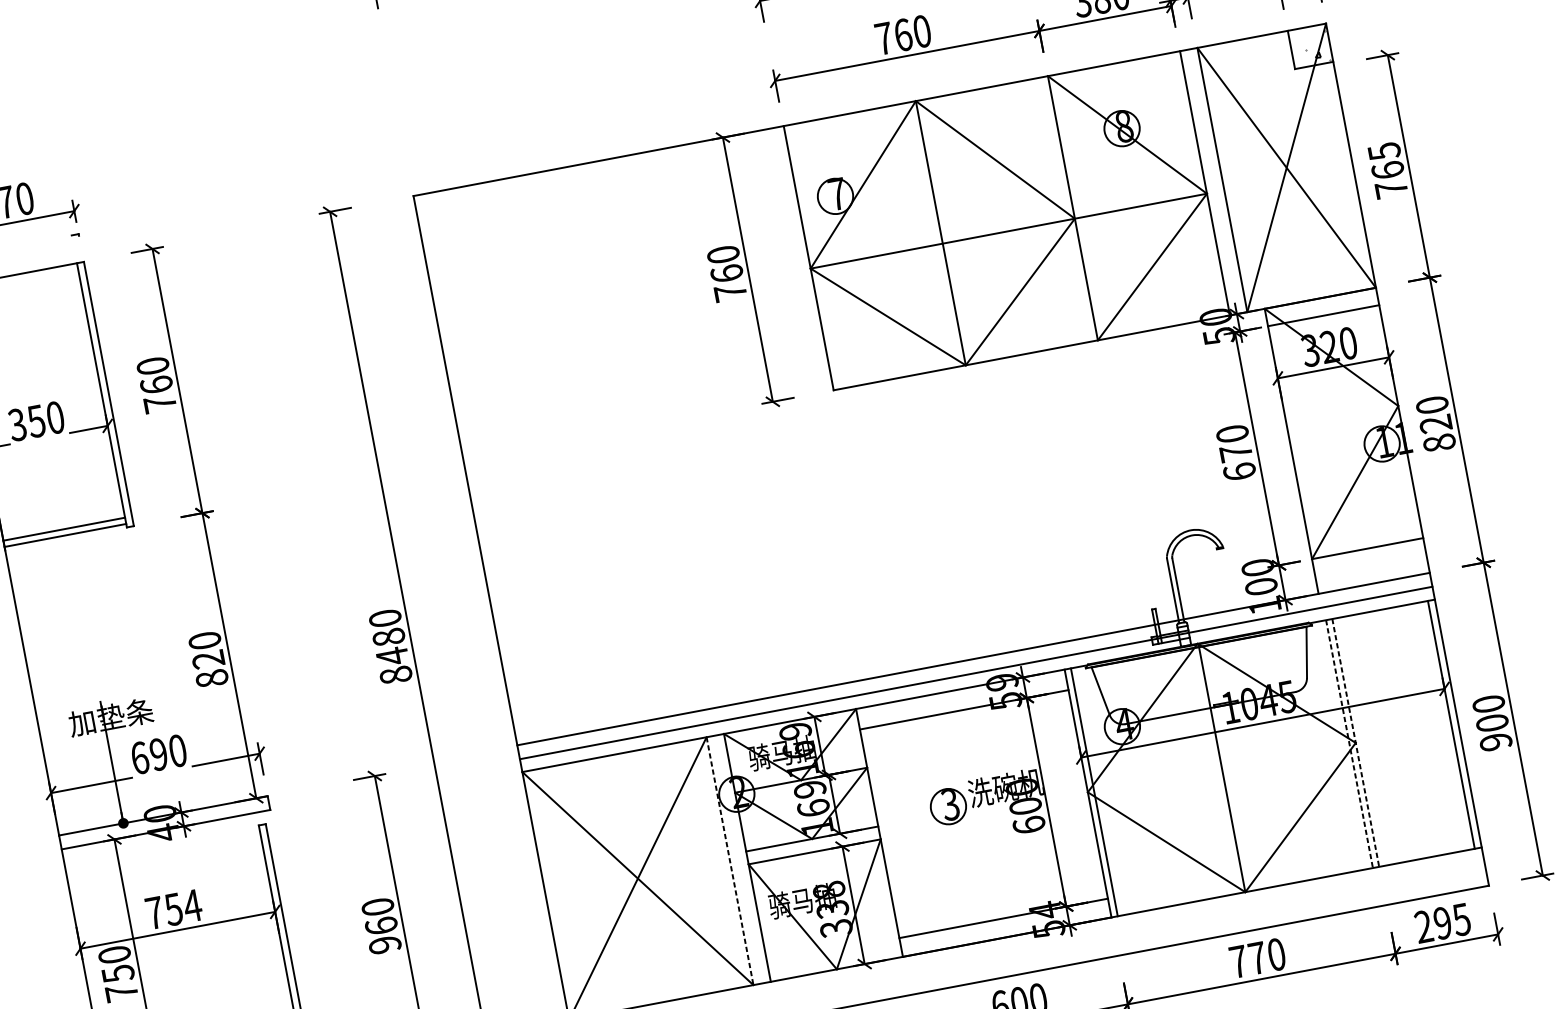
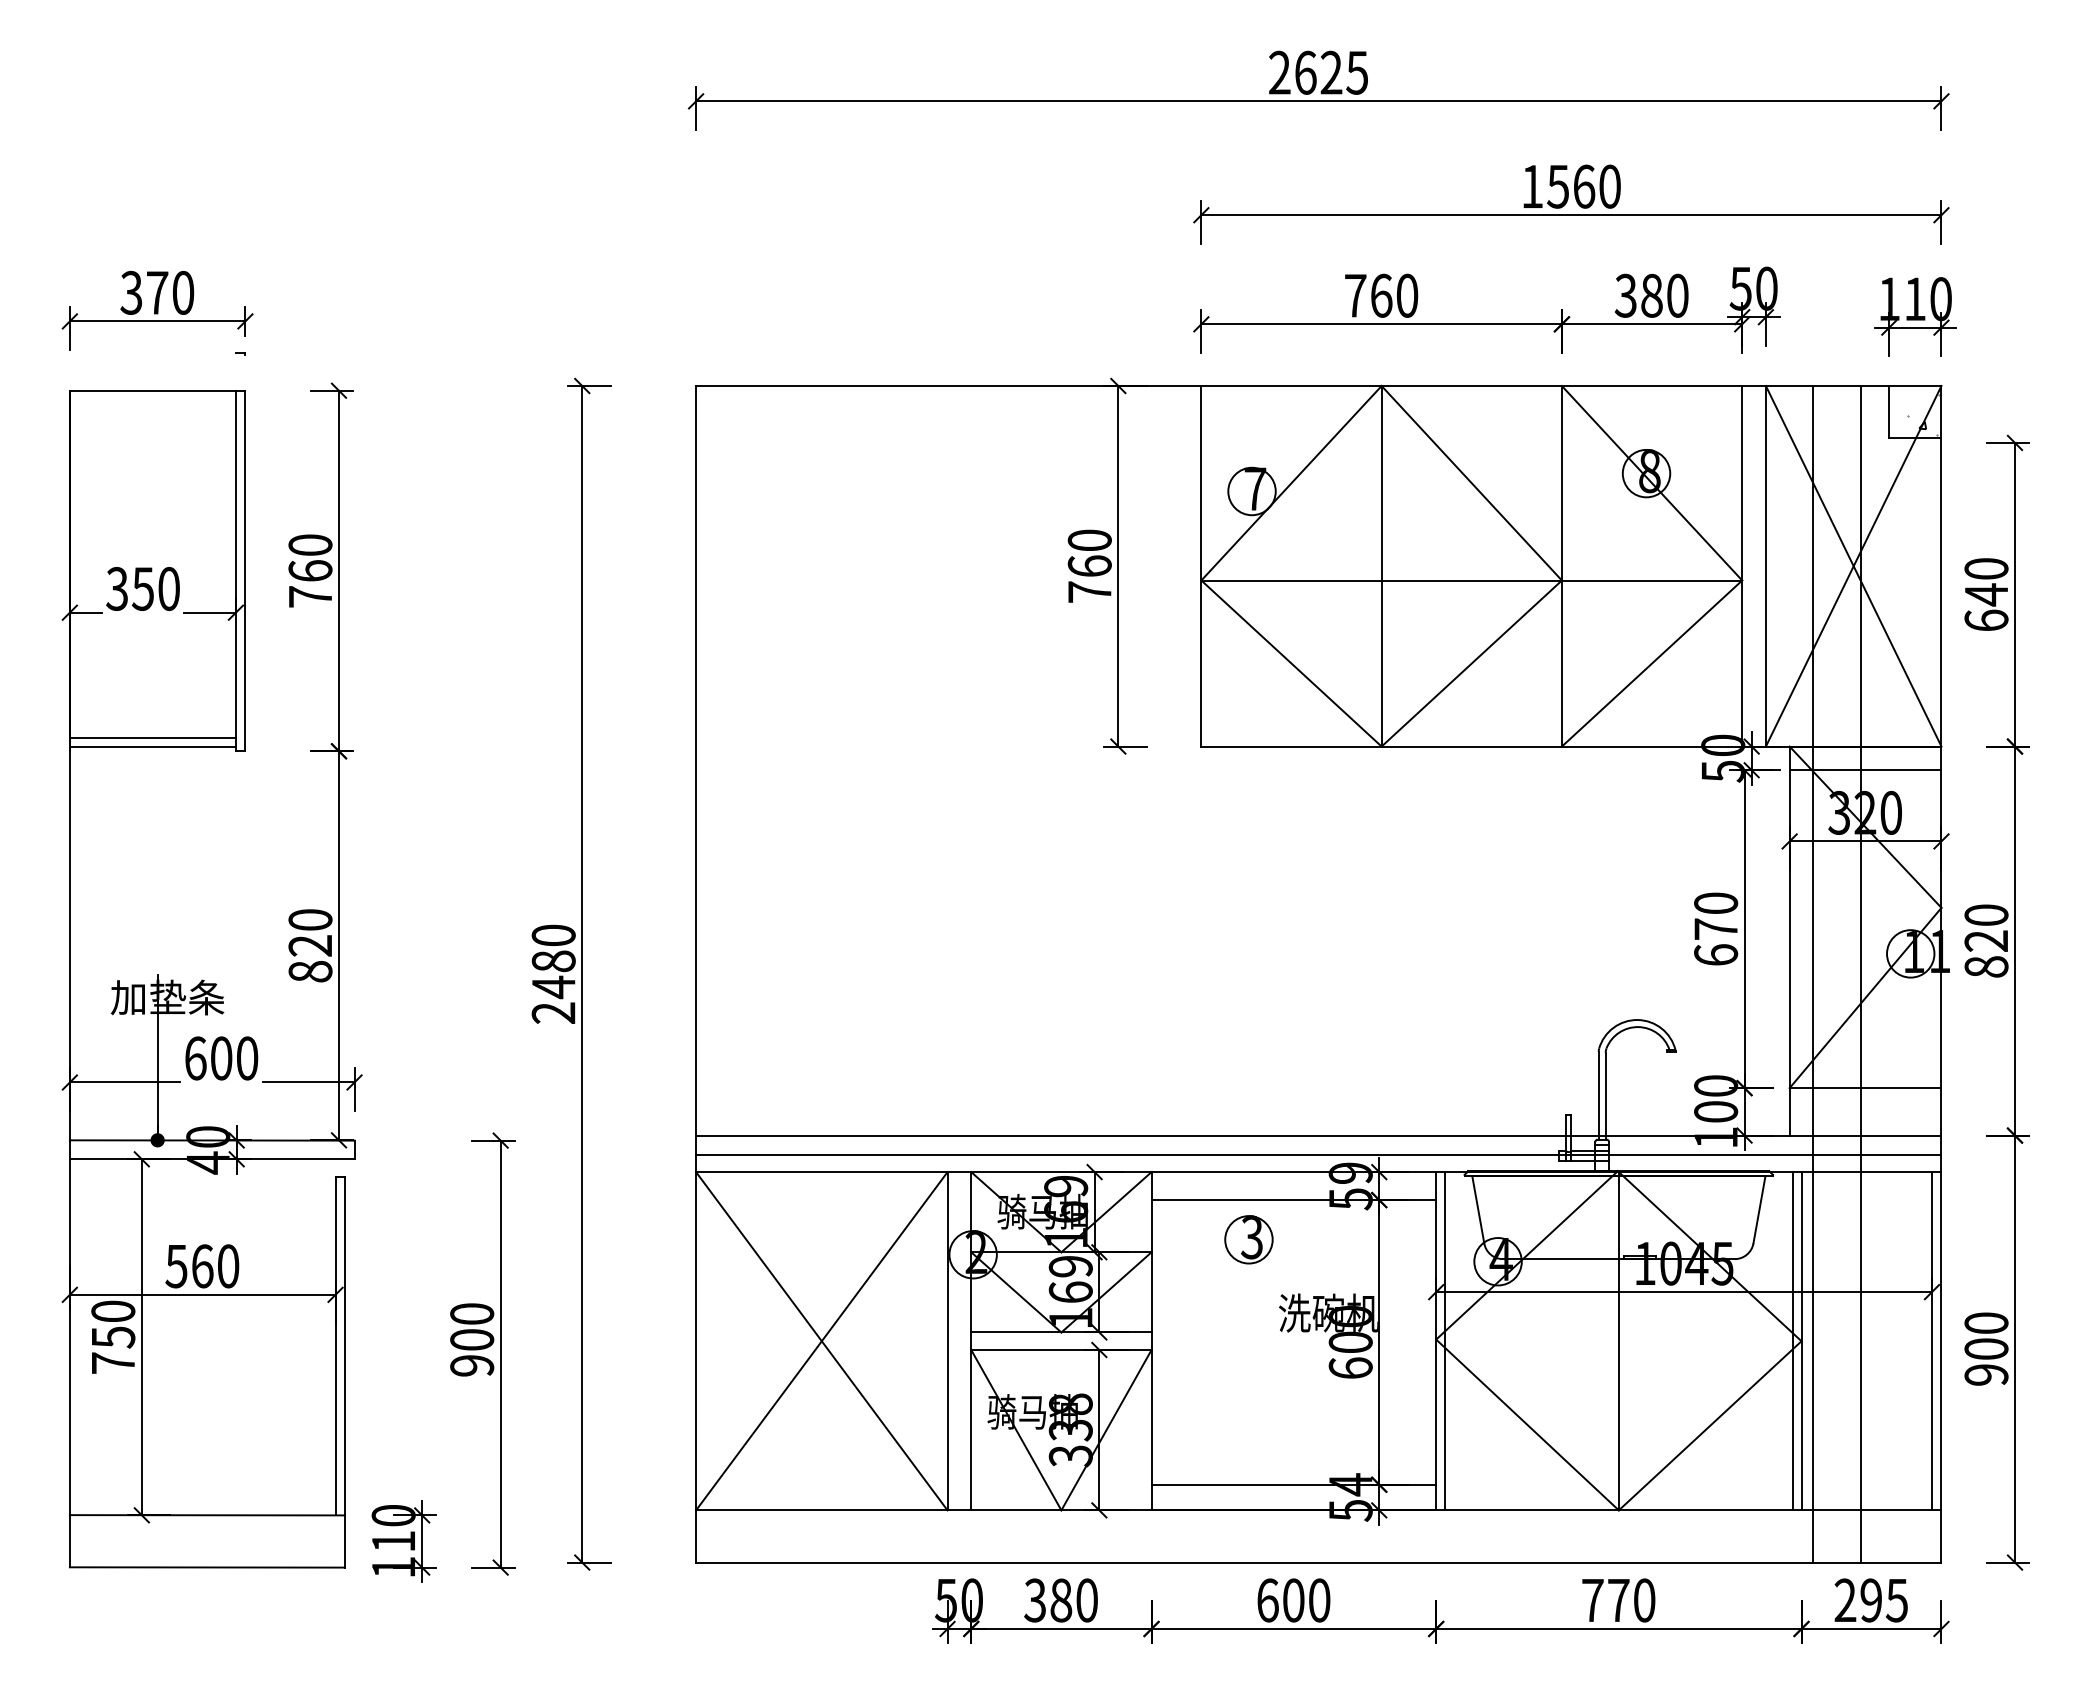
text: (1387, 170) -> (1986, 594), 765 -> 640
line: (1348, 466) -> (1860, 974), added
line: (1313, 472) -> (1813, 974), added
text: (395, 674) -> (553, 1012), 8480 -> 2480
line: (1355, 743) -> (1801, 1341), dashed -> solid
line: (1349, 744) -> (1792, 1341), dashed -> solid
text: (158, 754) -> (221, 1058), 690 -> 600
part: (948, 806) -> (1248, 1239), moved
line: (730, 861) -> (947, 1341), dashed -> solid
text: (173, 909) -> (202, 1266), 754 -> 560
text: (381, 925) -> (472, 1339), 960 -> 900

